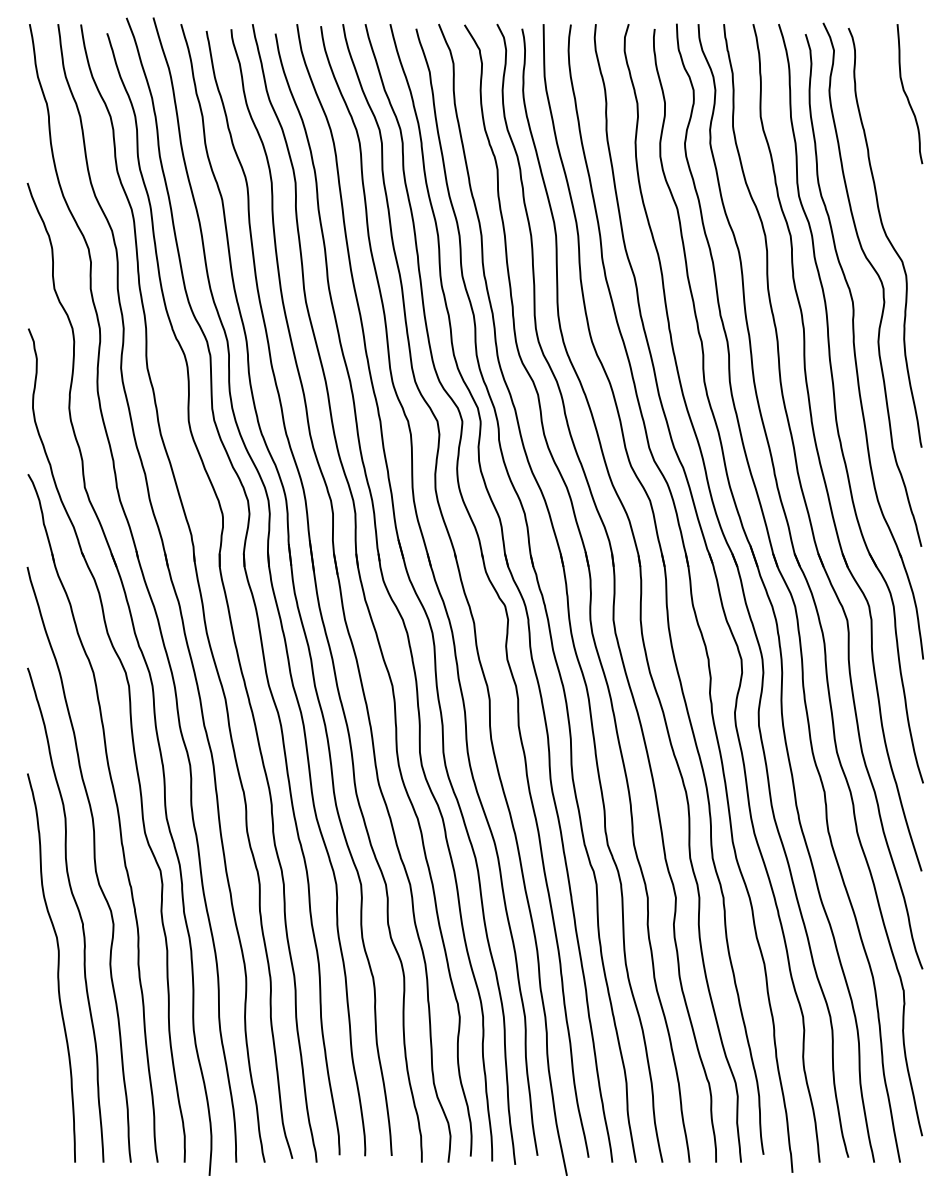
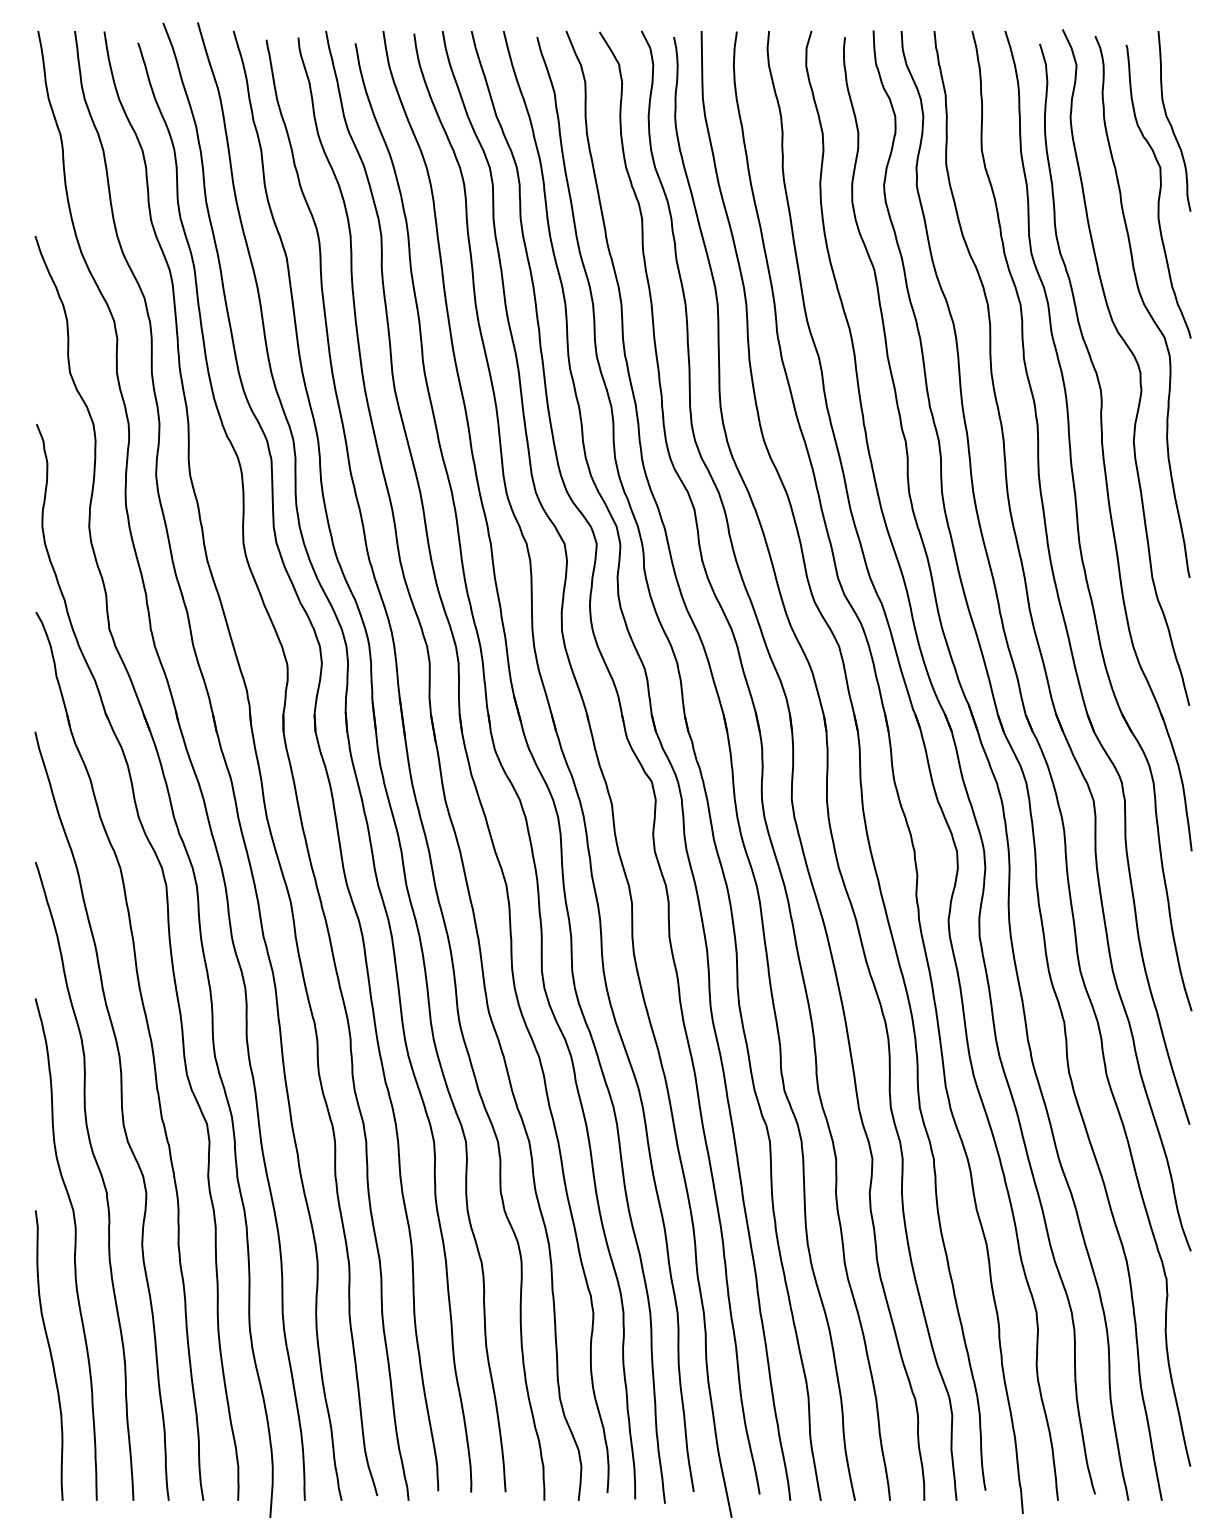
curve: (897, 148) -> (1158, 191), added
curve: (38, 1049) -> (49, 1354), added

